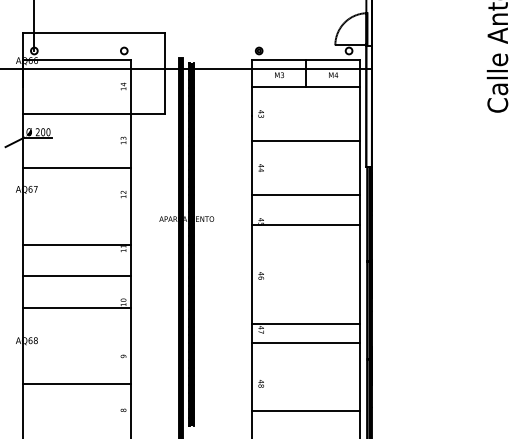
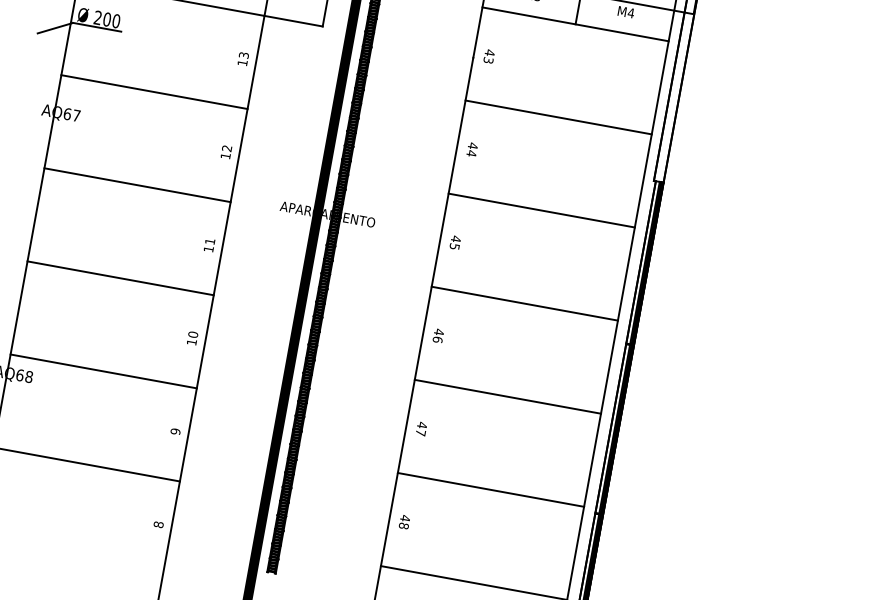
line: (306, 225) -> (524, 304), moved
line: (77, 245) -> (138, 186), moved
line: (77, 307) -> (104, 370), moved
line: (306, 323) -> (508, 395), moved
line: (306, 342) -> (491, 489), moved

